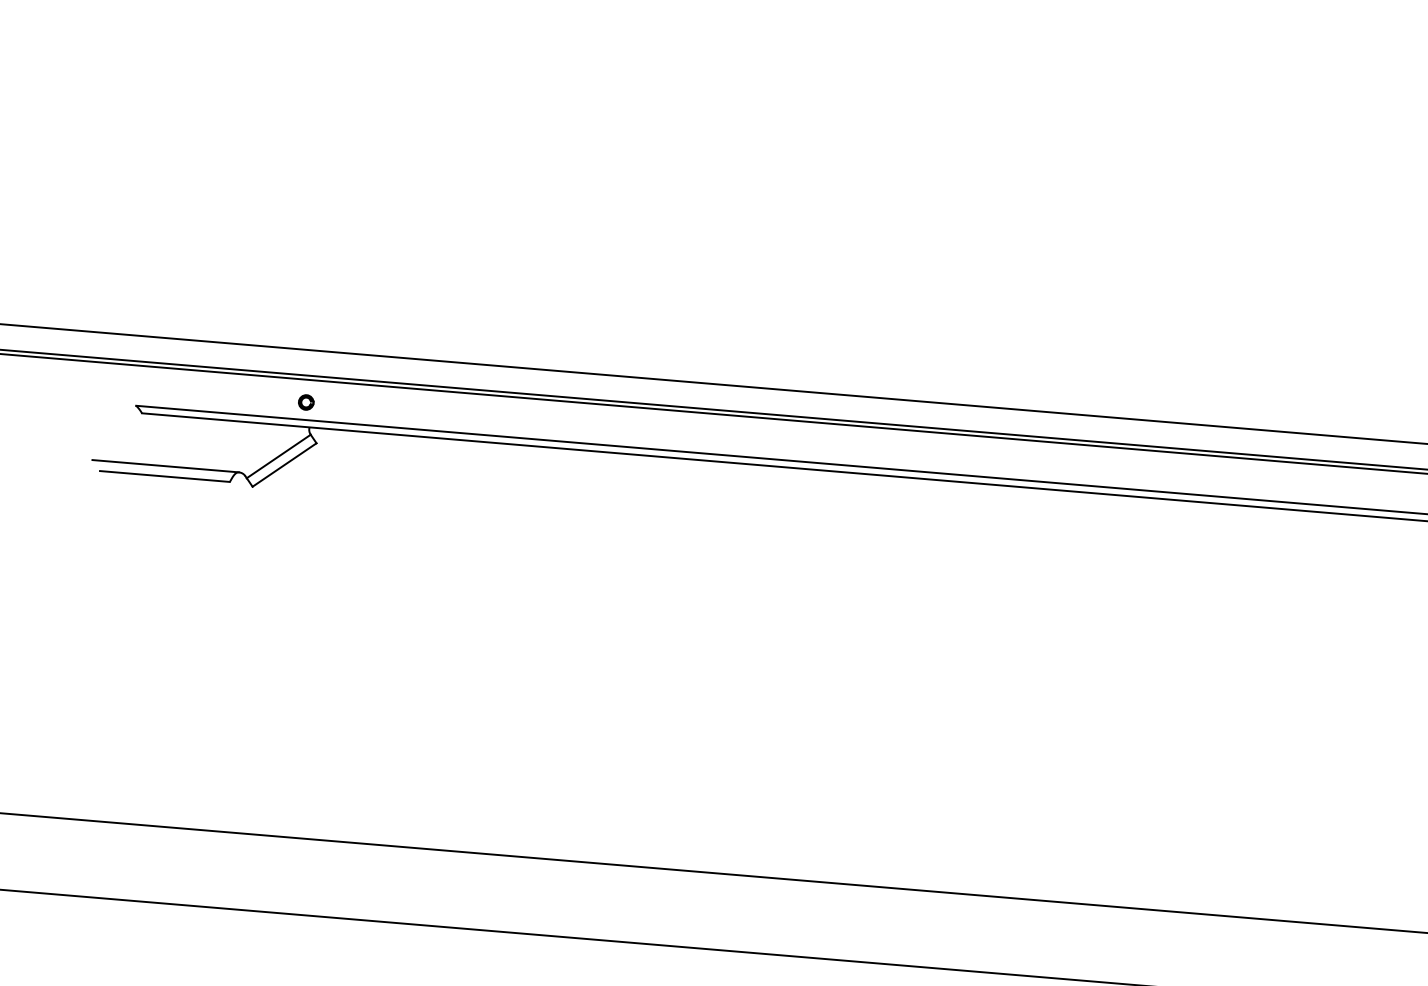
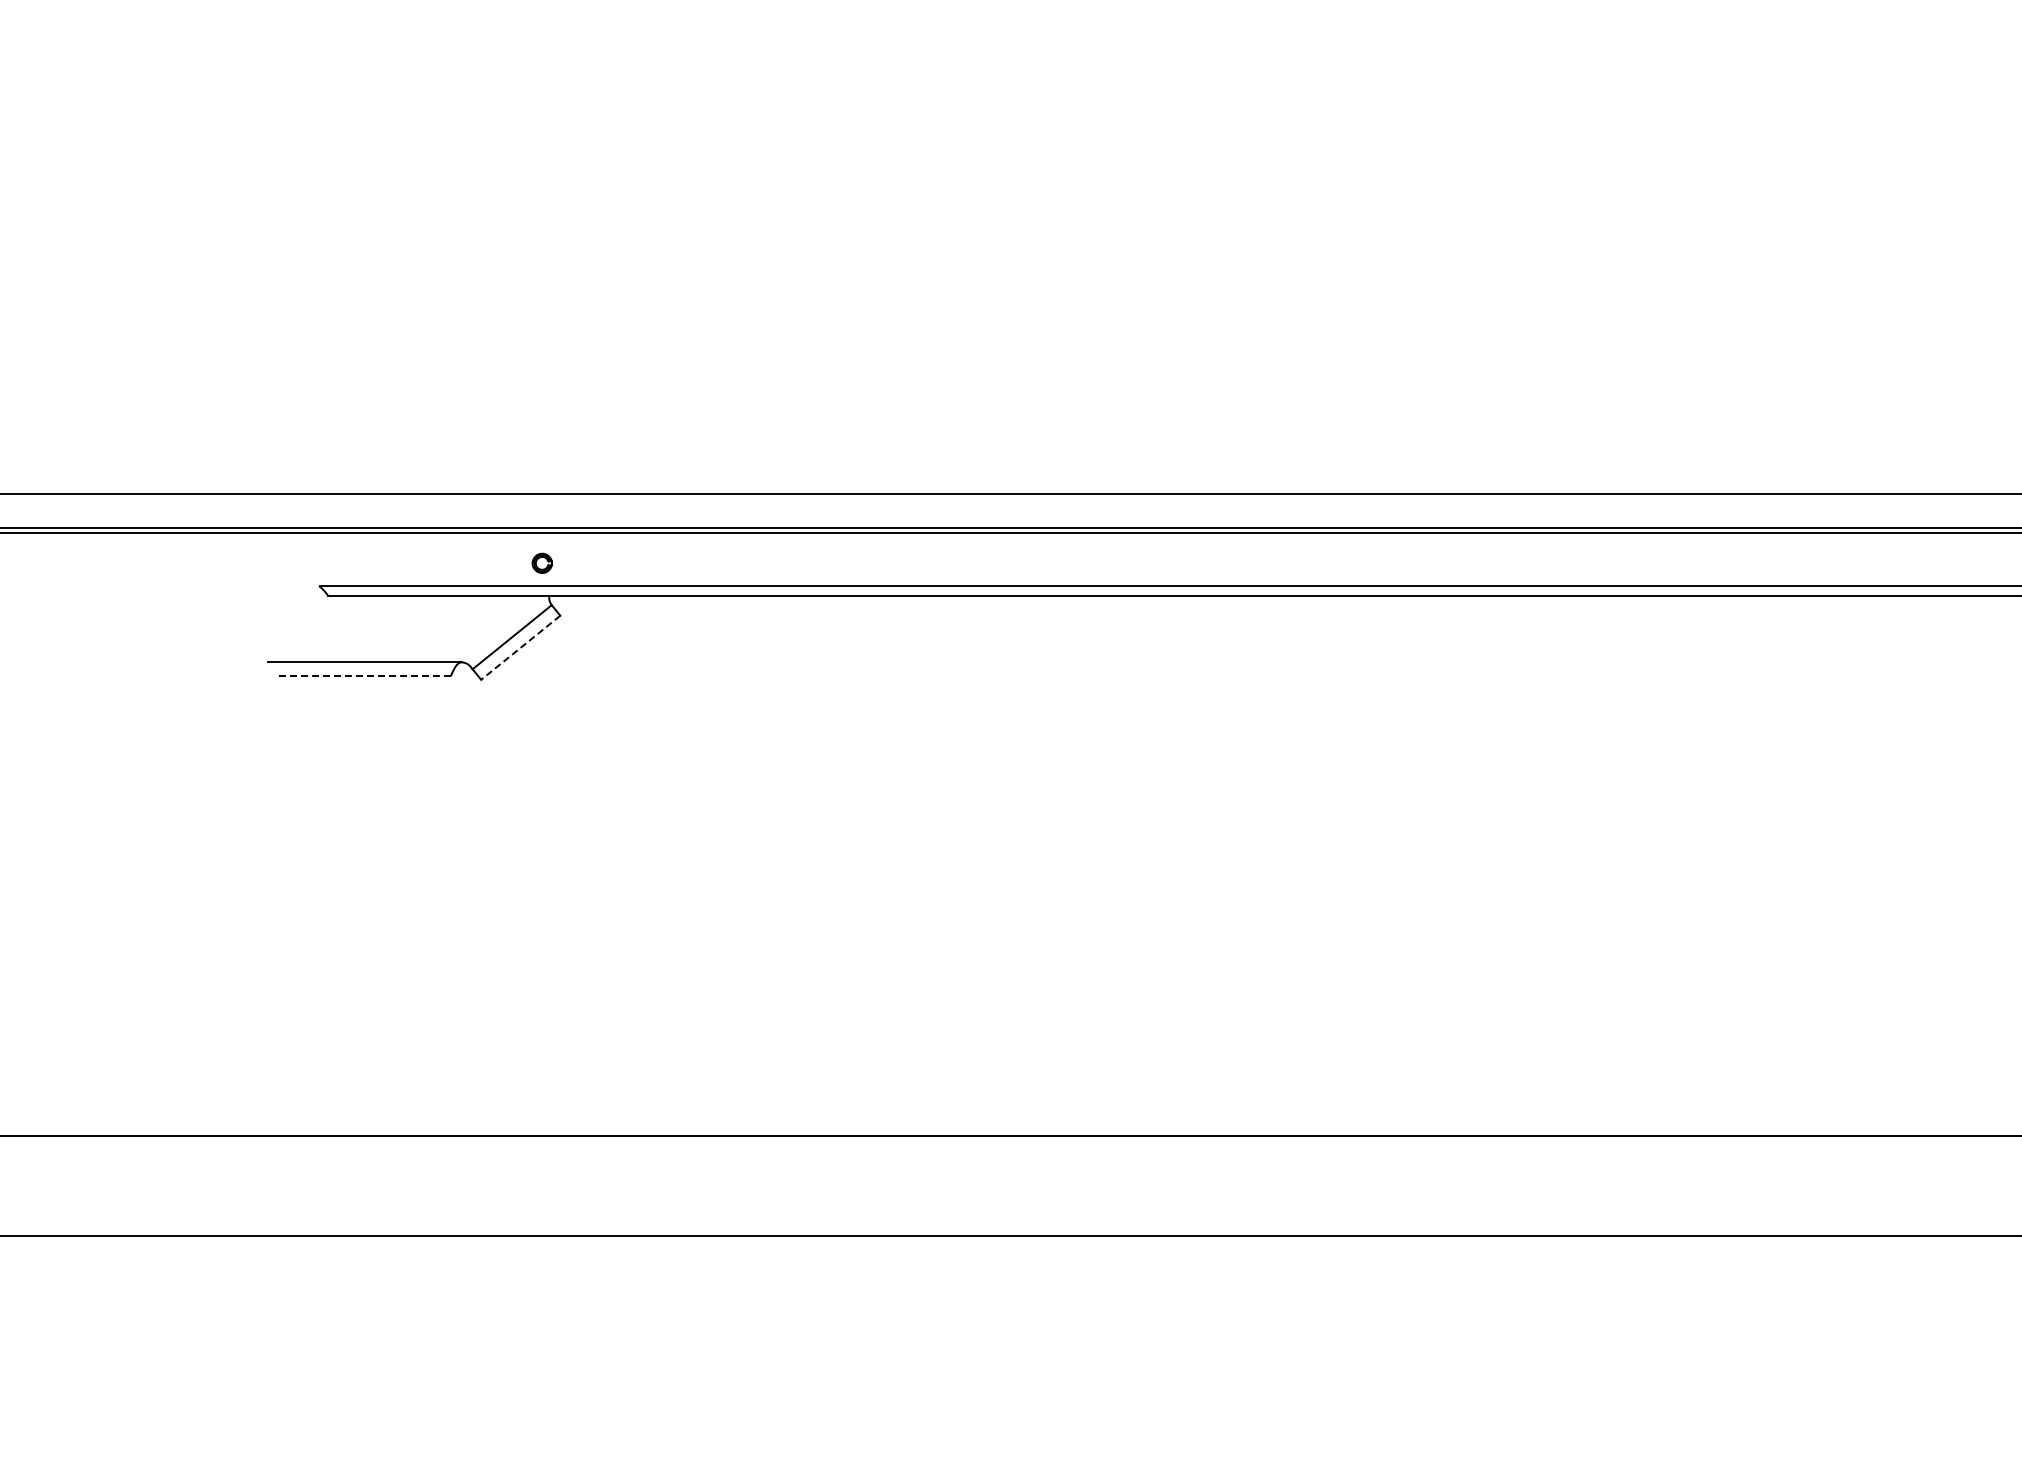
line: (284, 464) -> (520, 647), solid -> dashed
line: (164, 476) -> (364, 676), solid -> dashed

